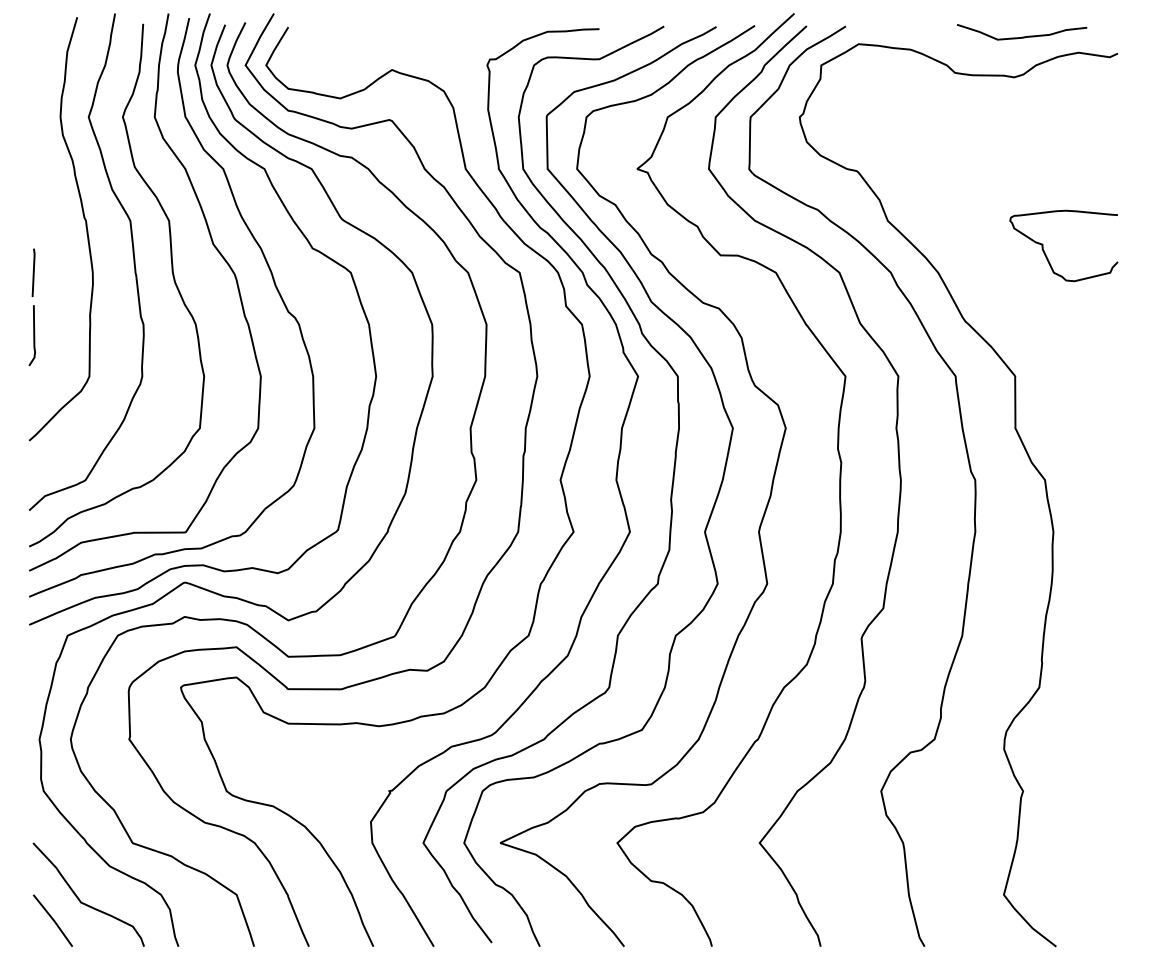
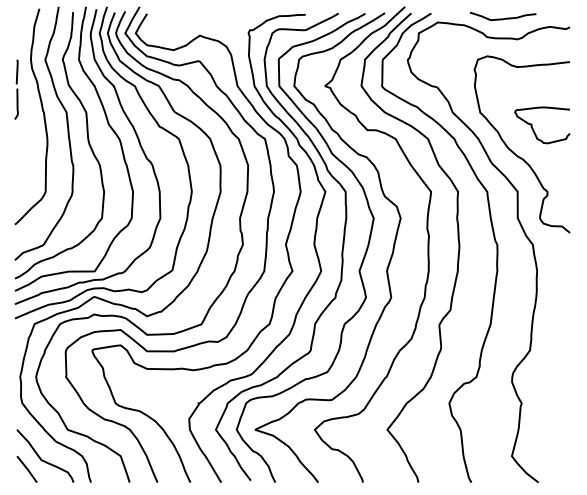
curve: (1026, 34) -> (505, 17), moved
curve: (1007, 297) -> (513, 151), added
part: (32, 307) -> (16, 89), moved

